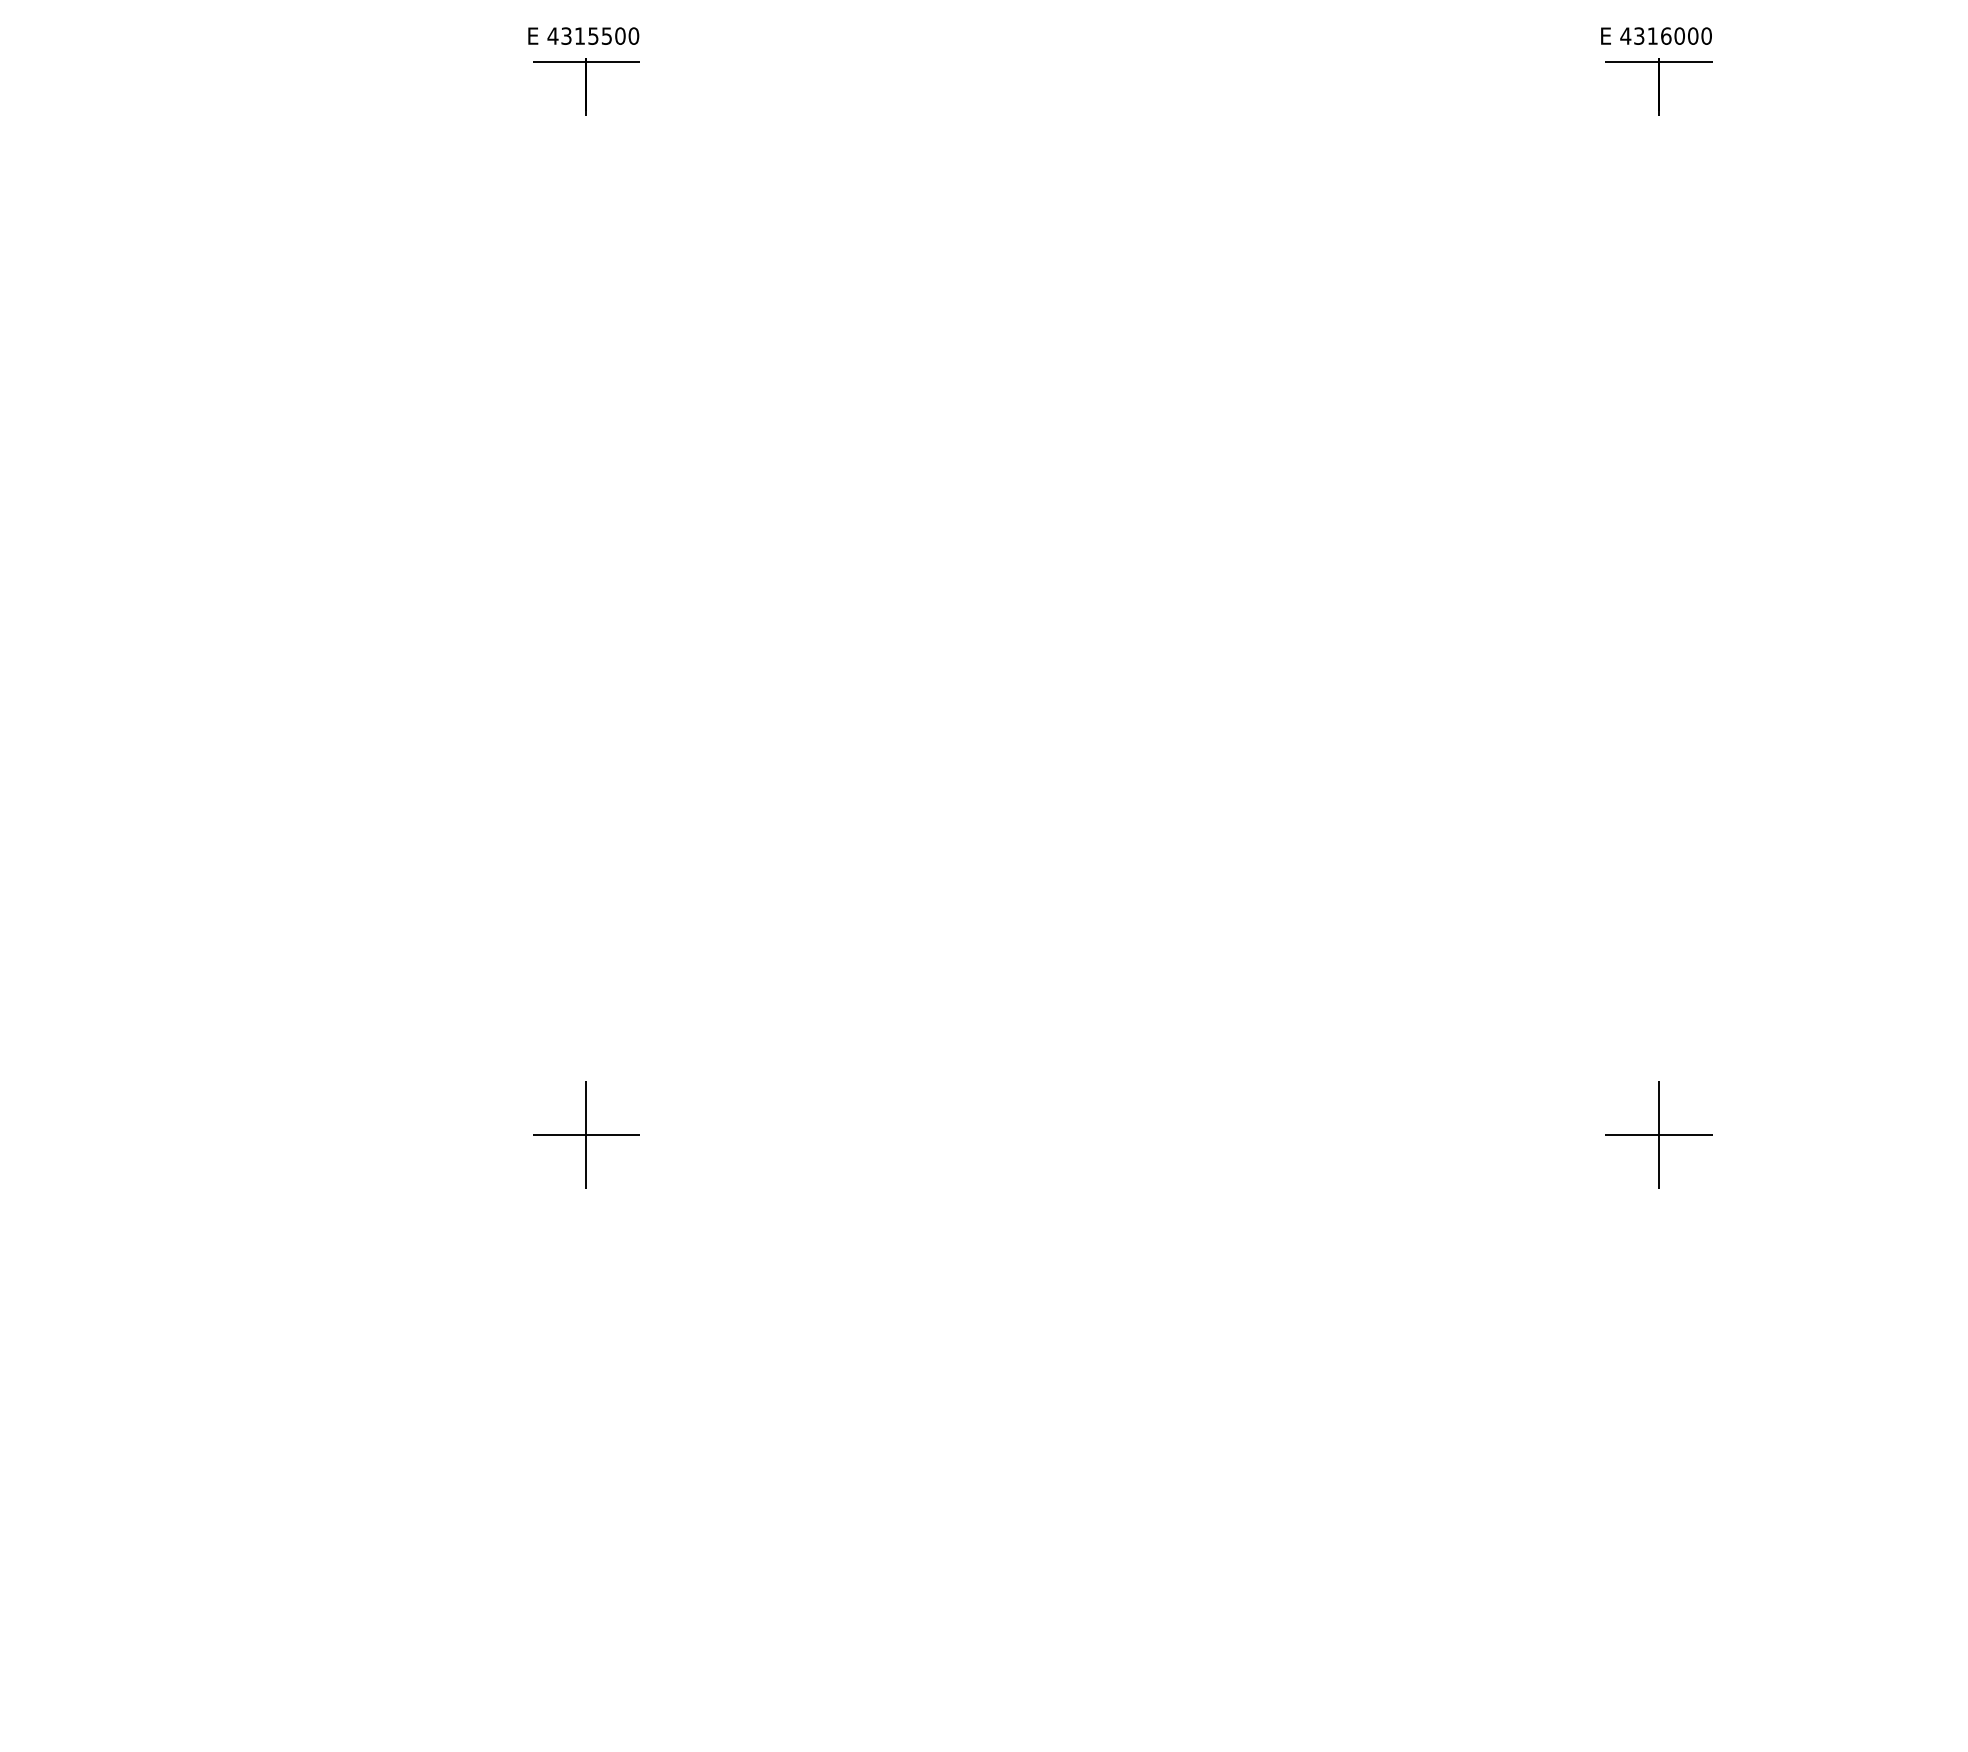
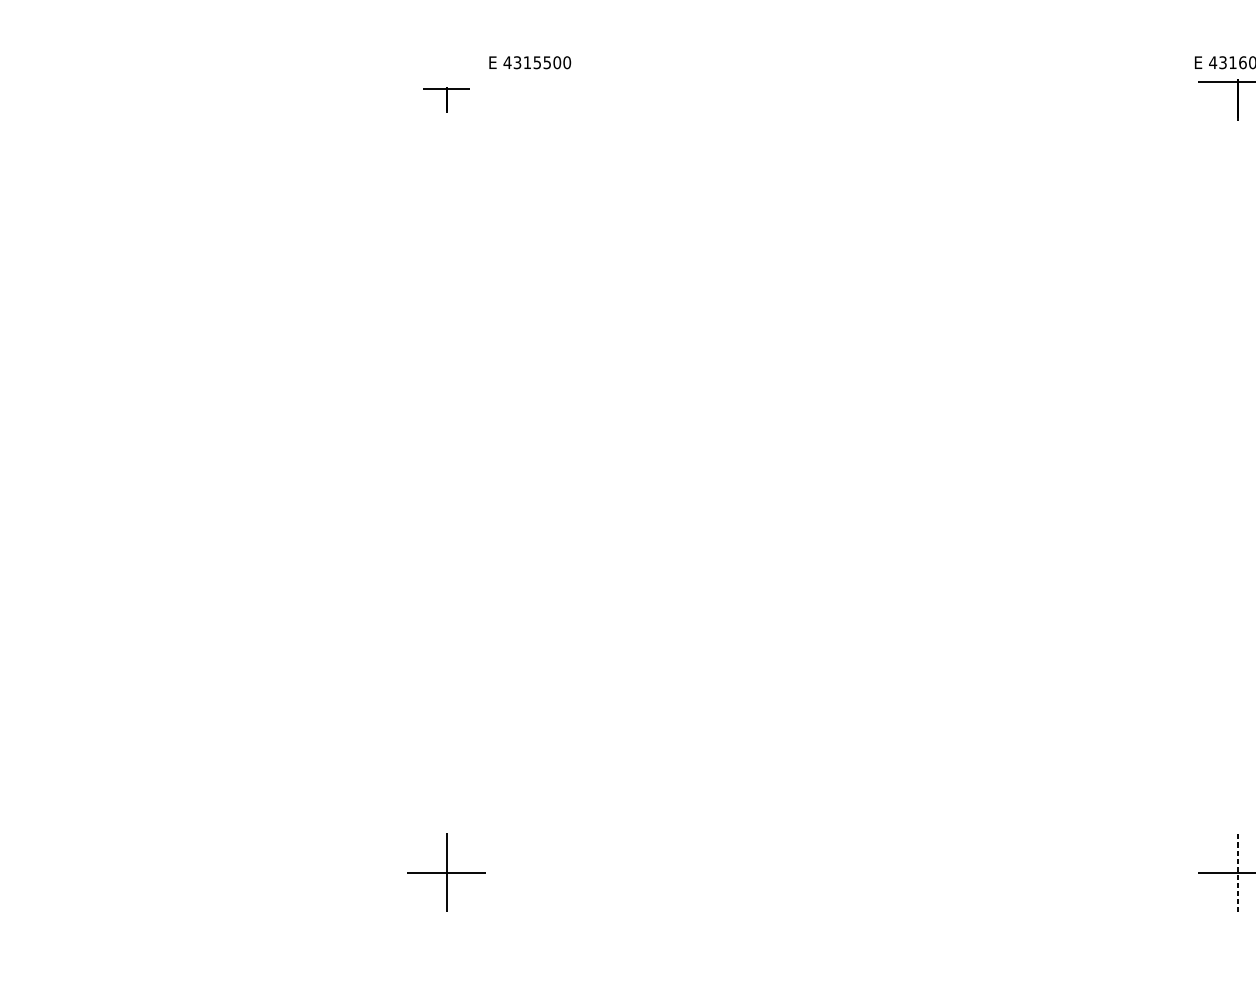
text: (583, 35) -> (530, 62), moved
part: (586, 86) -> (446, 99), size x0.6
line: (1659, 1134) -> (1237, 872), solid -> dashed

